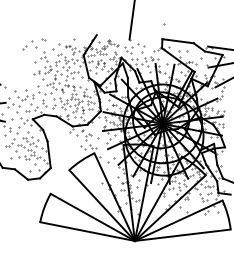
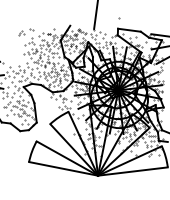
part: (29, 45) -> (21, 33), size x0.6

